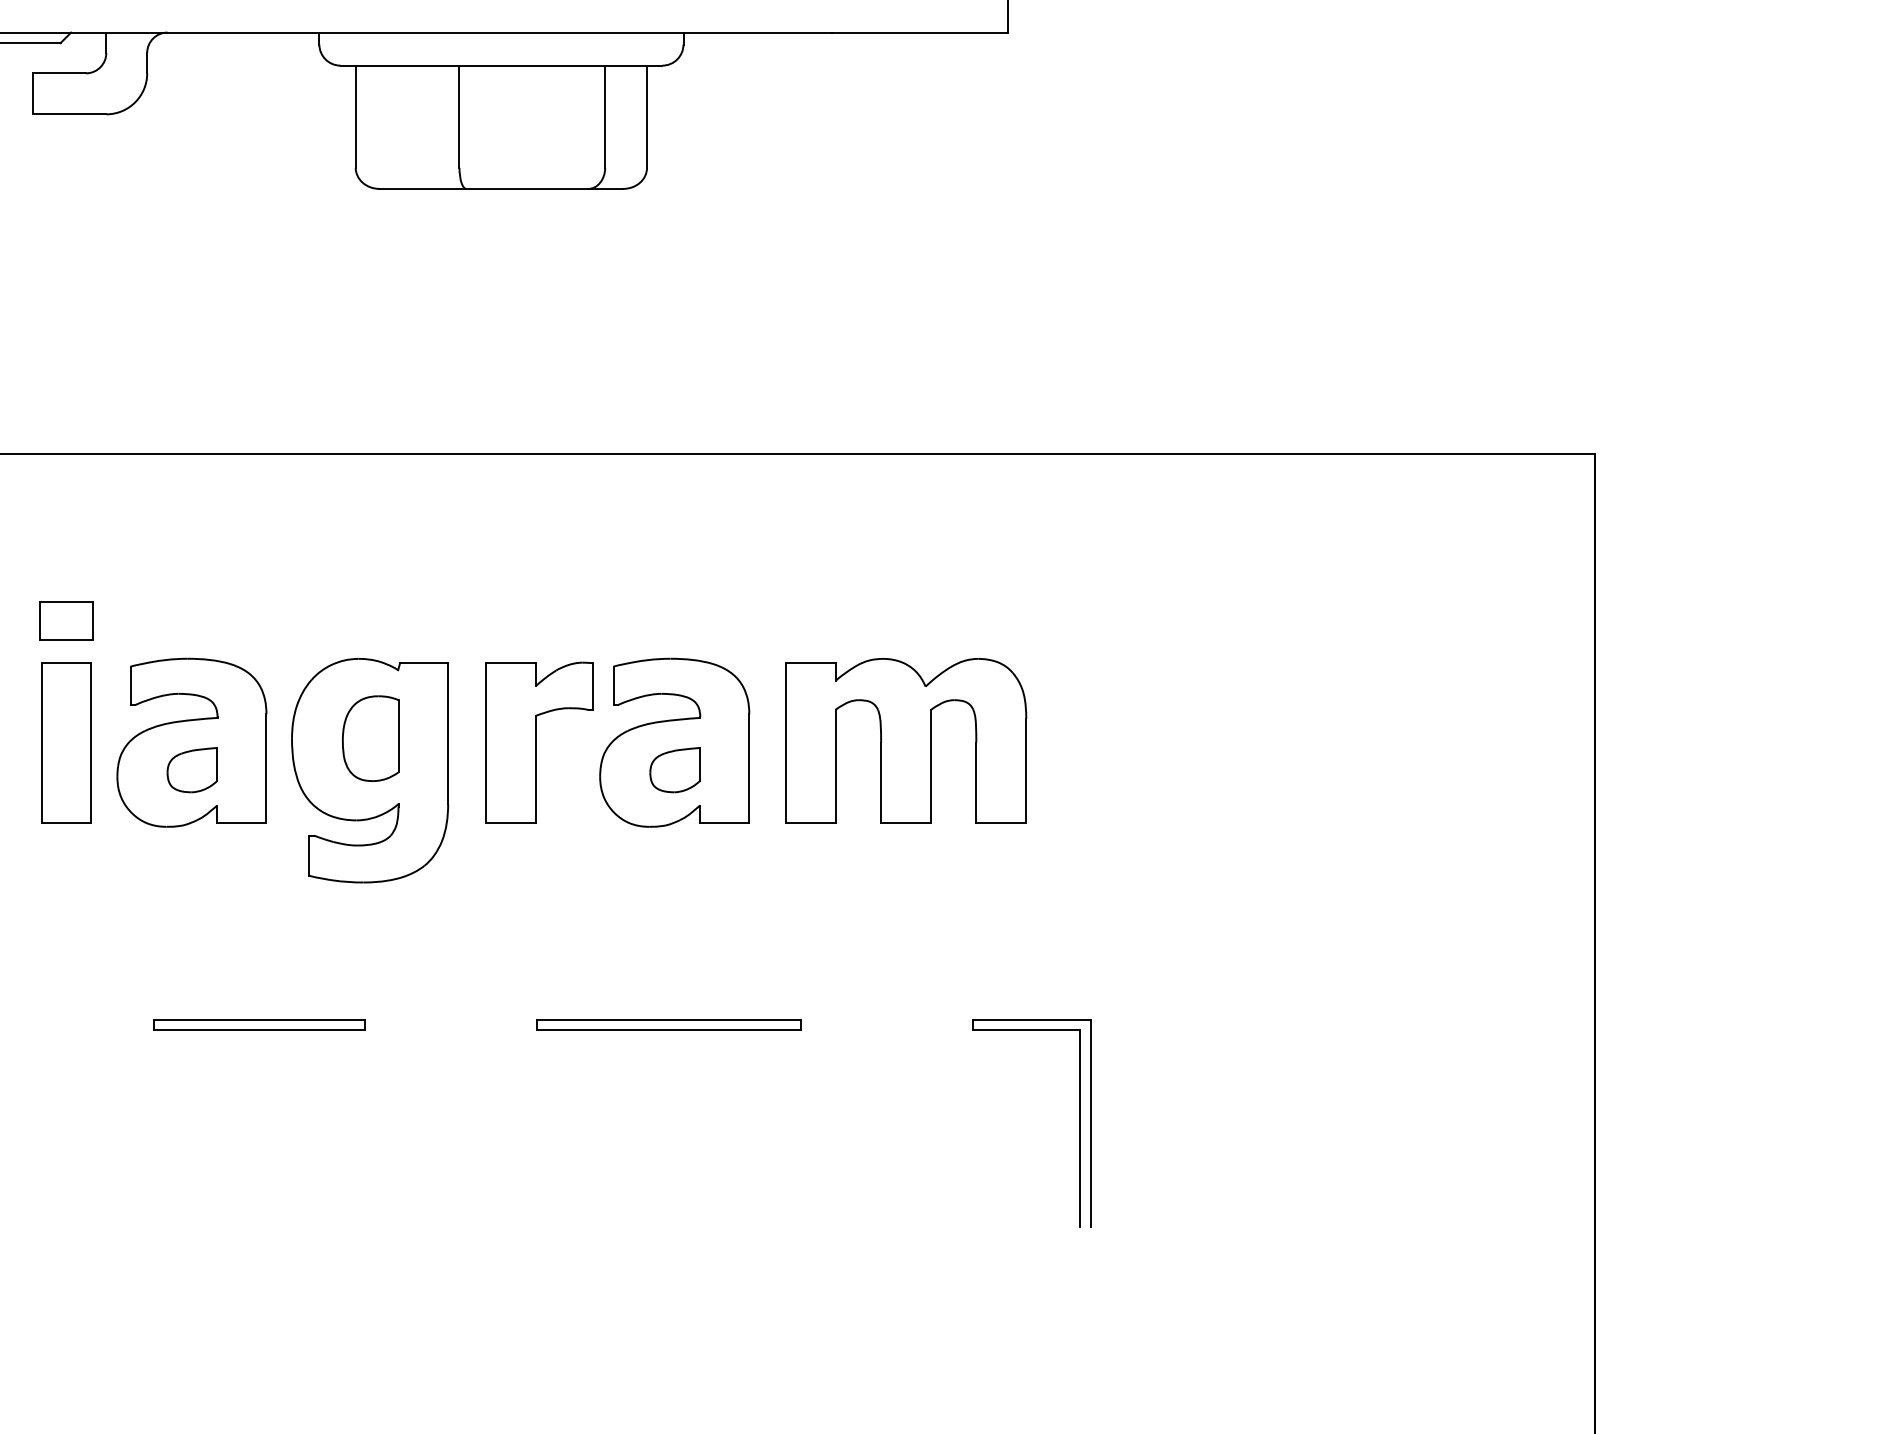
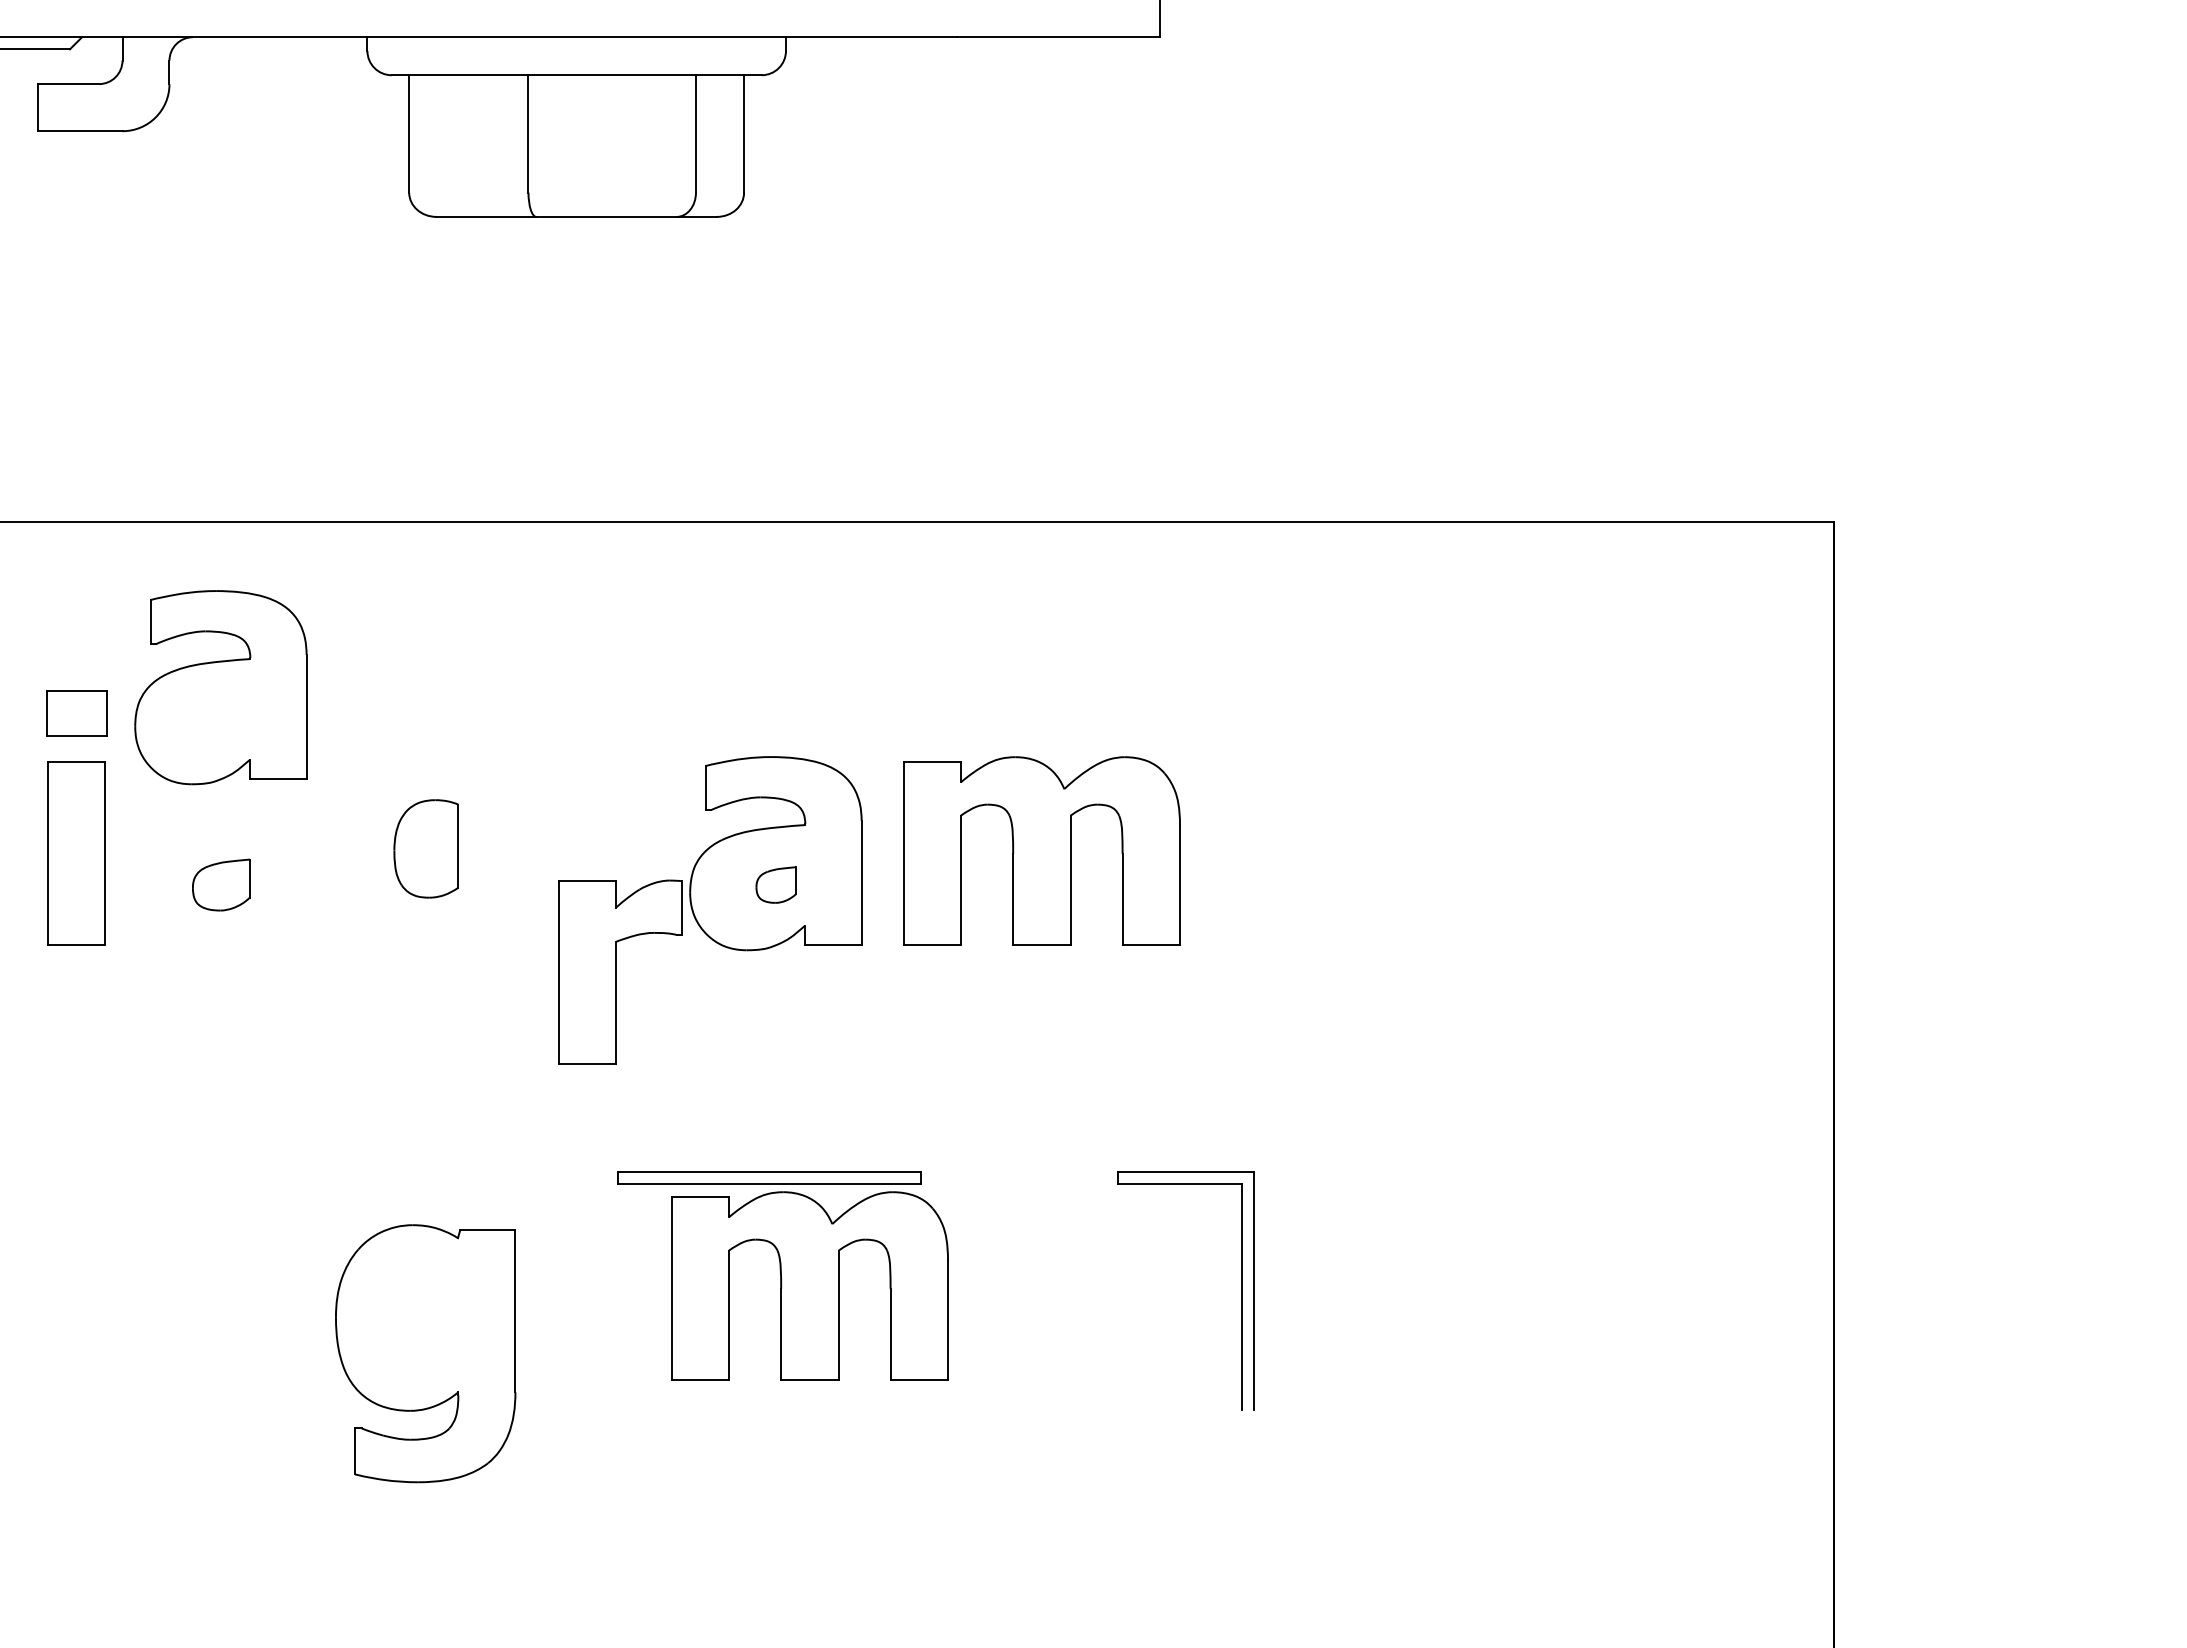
part: (539, 741) -> (620, 971), moved
part: (191, 742) -> (220, 687), moved
part: (675, 769) -> (776, 884), size x0.7
part: (369, 770) -> (425, 1353), moved
part: (259, 1024) -> (298, 1177), removed
part: (703, 1118) -> (809, 1285), added

